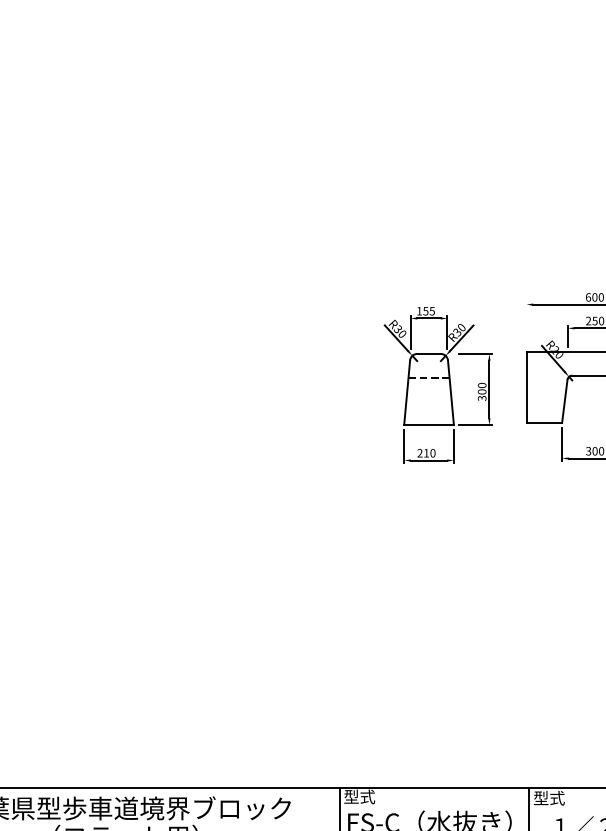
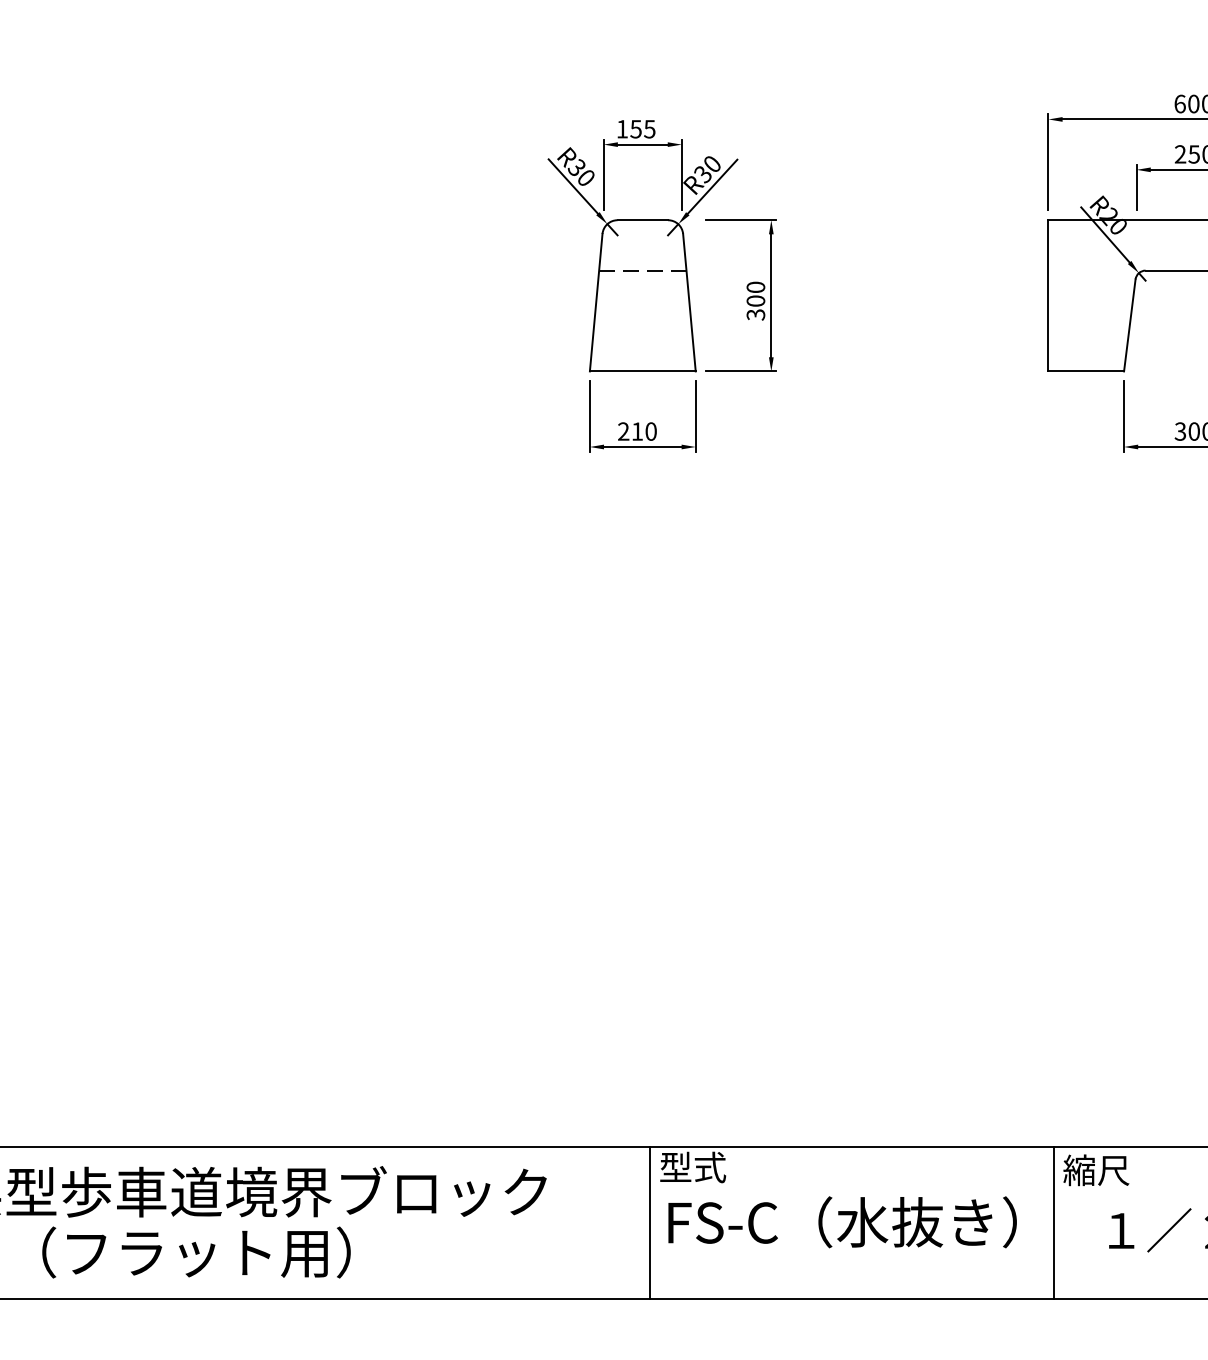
line: (526, 324) -> (1048, 161), added
part: (437, 385) -> (660, 287), moved
text: (548, 797) -> (1095, 1168), 型式 -> 縮尺

